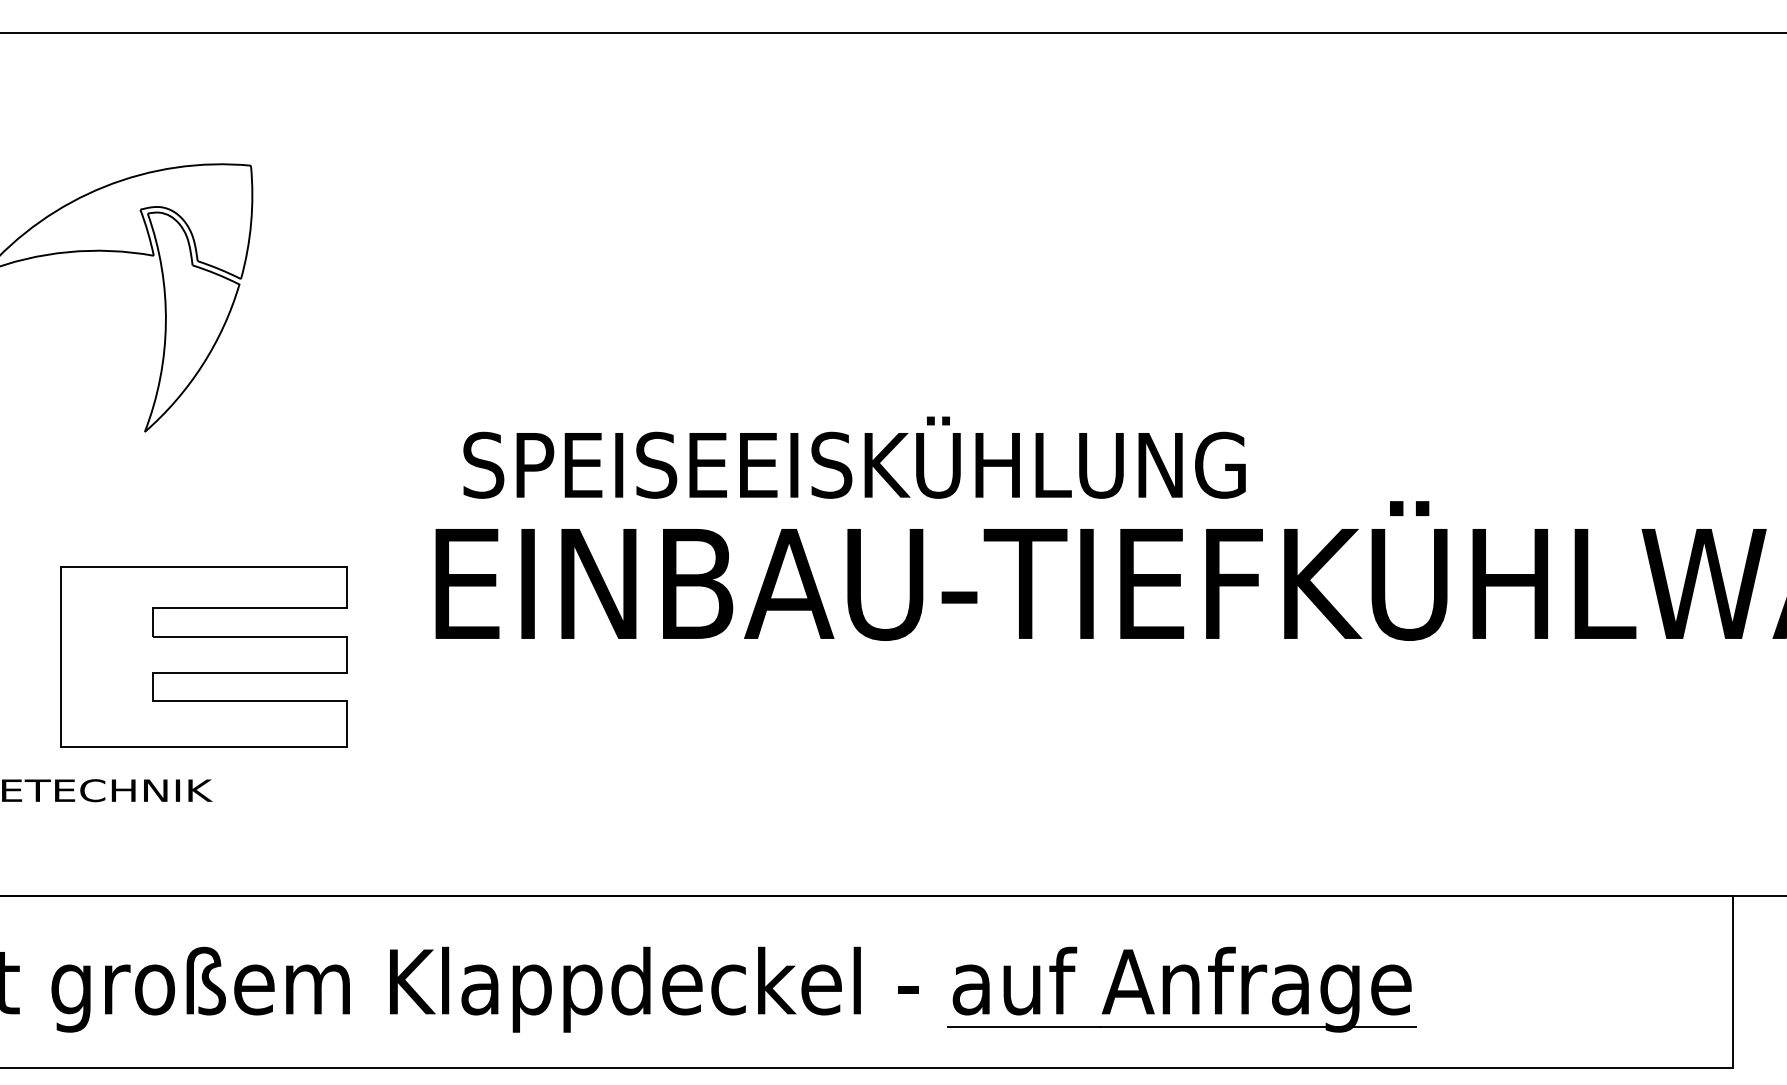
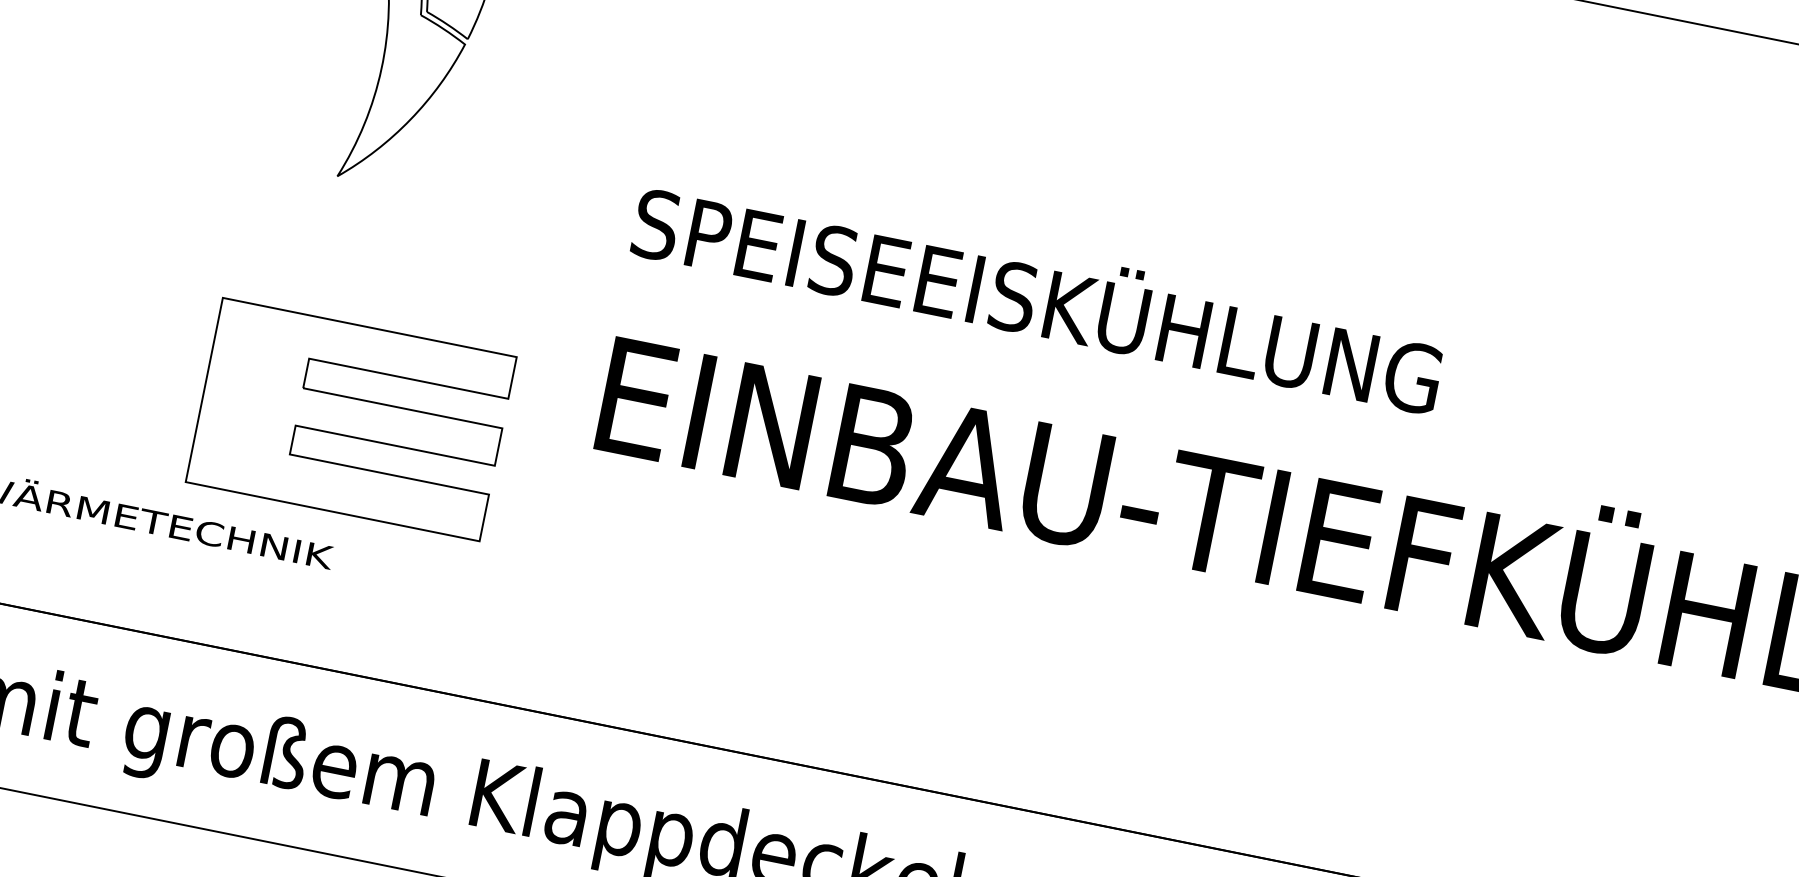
text: (854, 457) -> (1038, 293), moved

